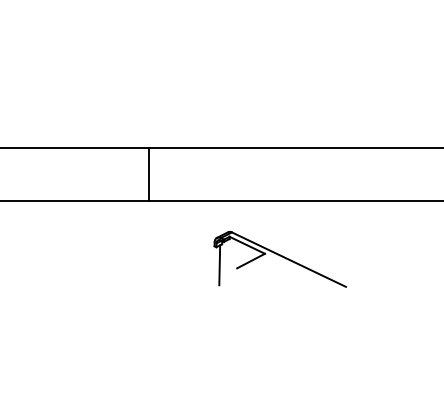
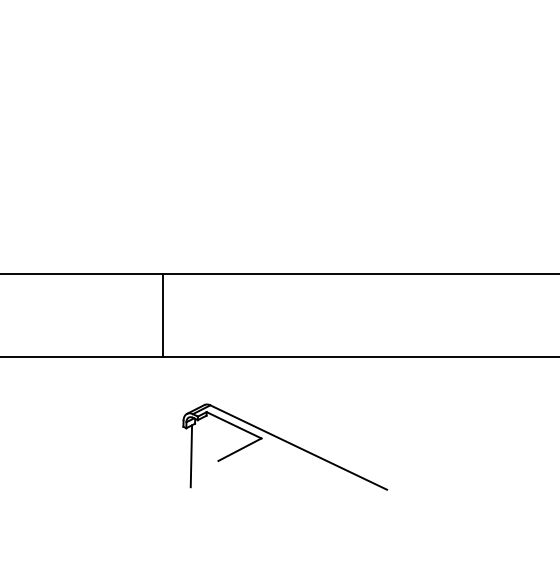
line: (149, 174) -> (163, 315), moved
part: (279, 259) -> (284, 447), moved

